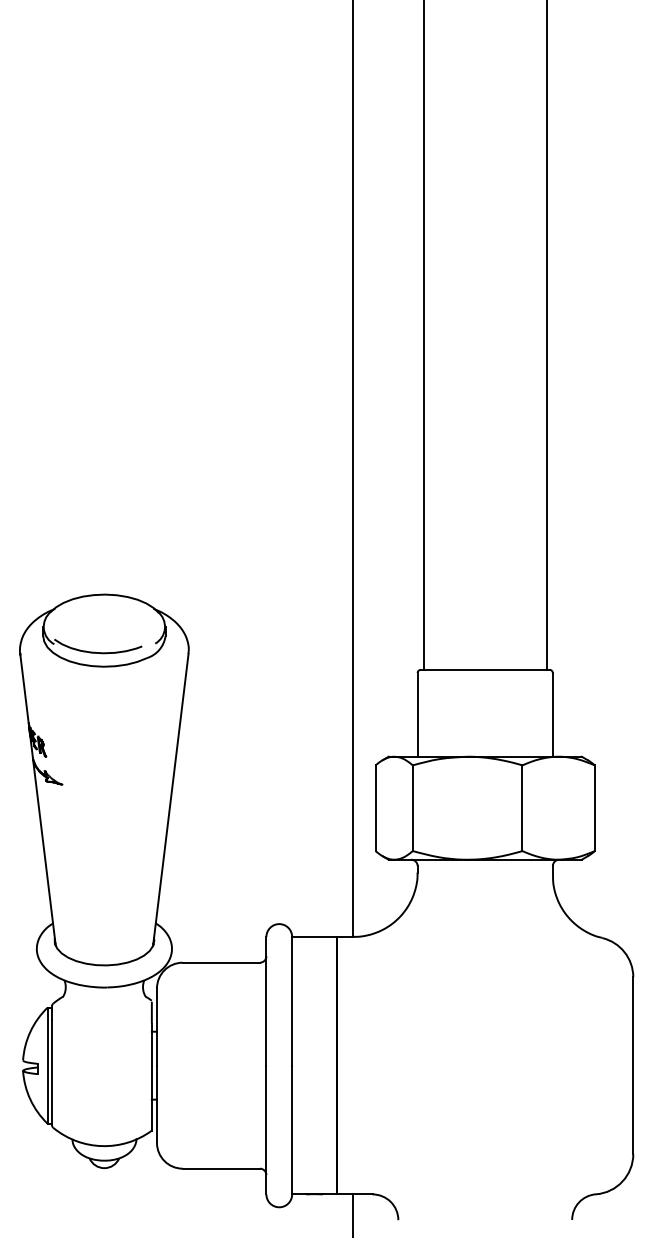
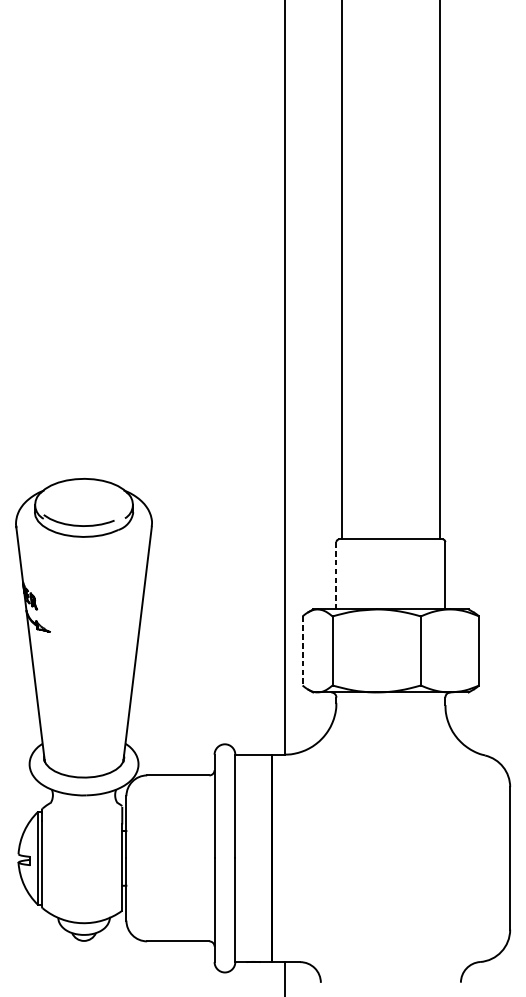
line: (417, 714) -> (336, 575), solid -> dashed
line: (375, 808) -> (302, 651), solid -> dashed

